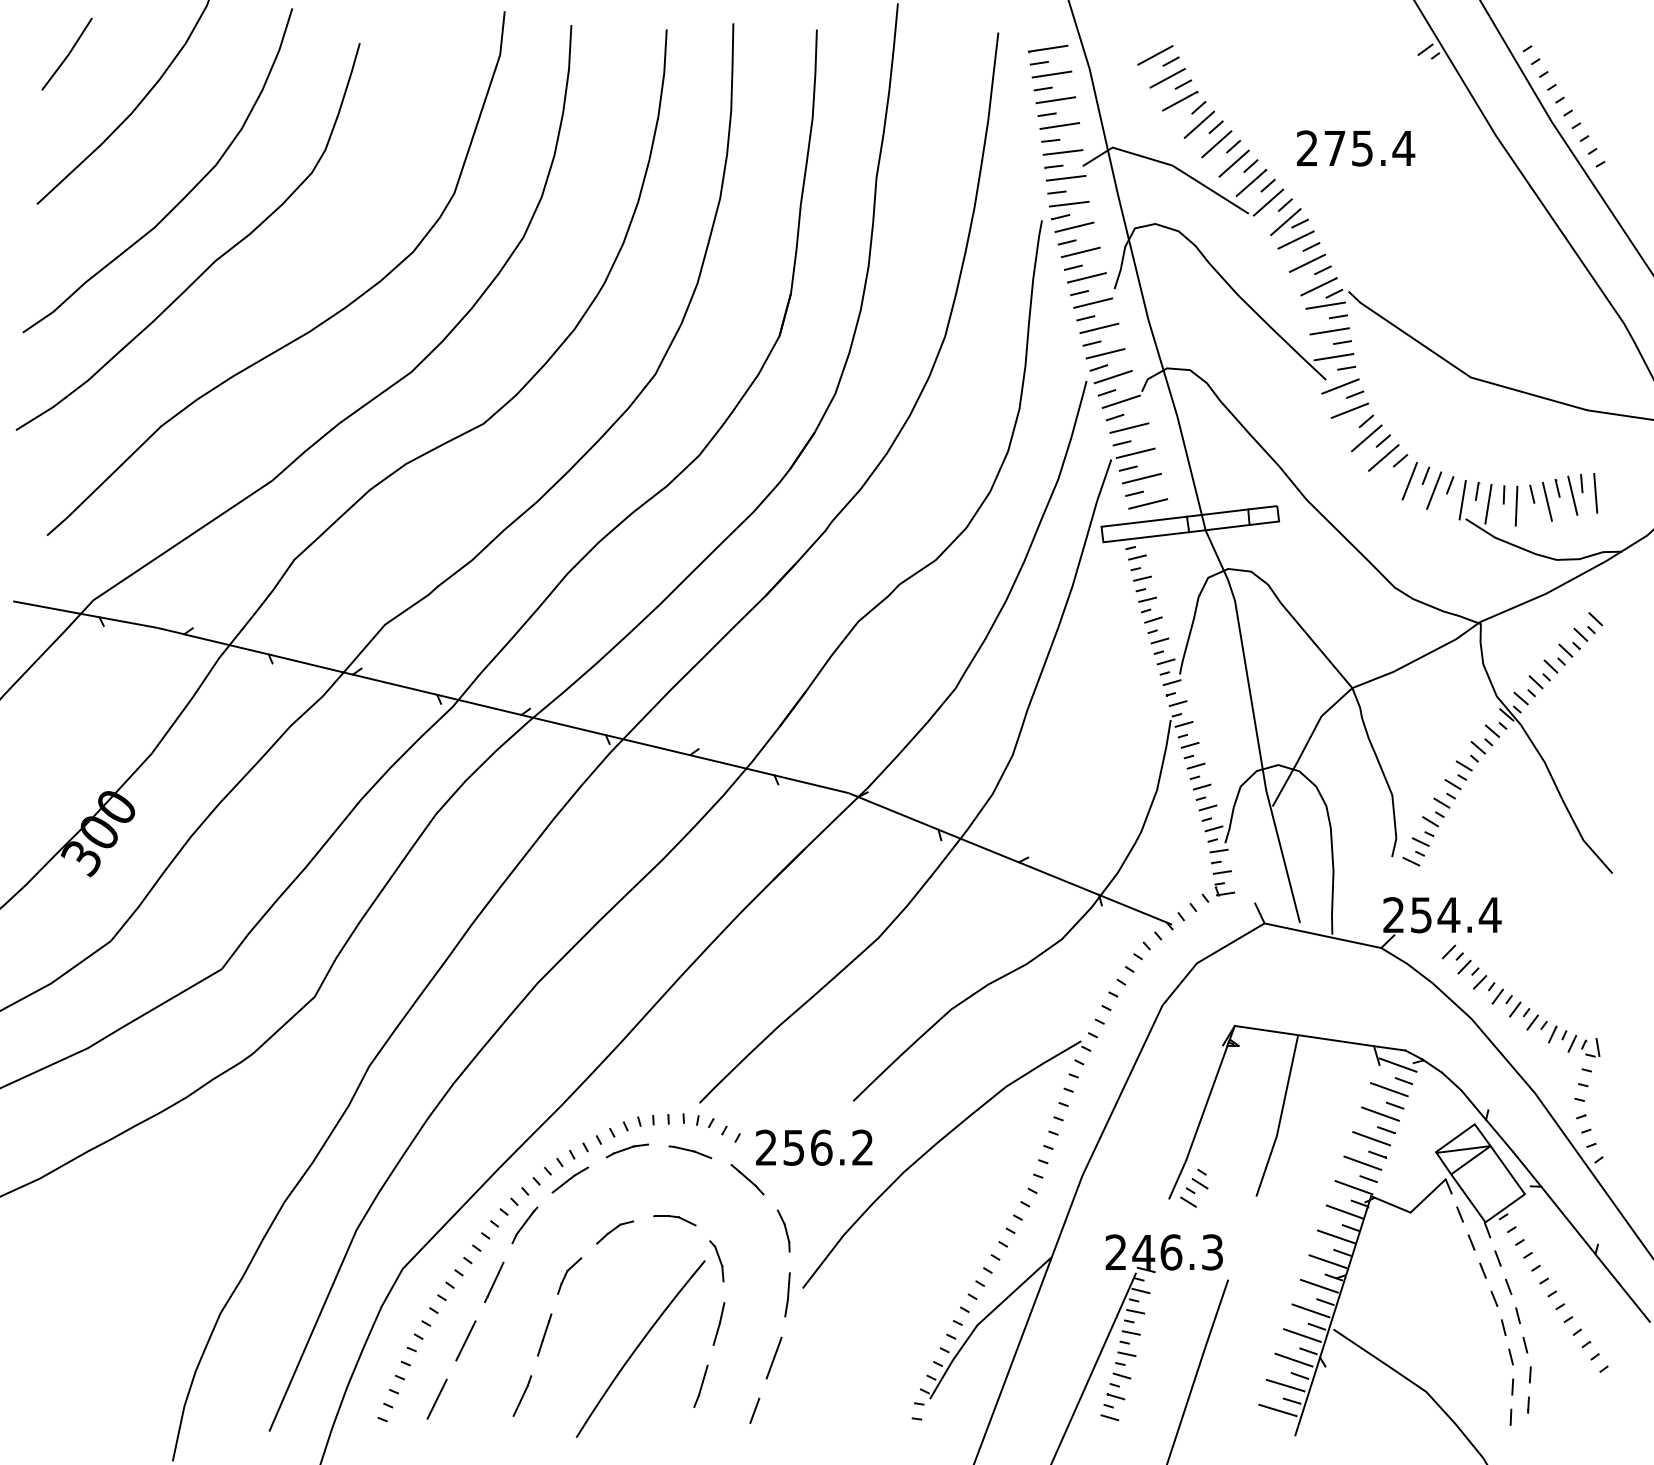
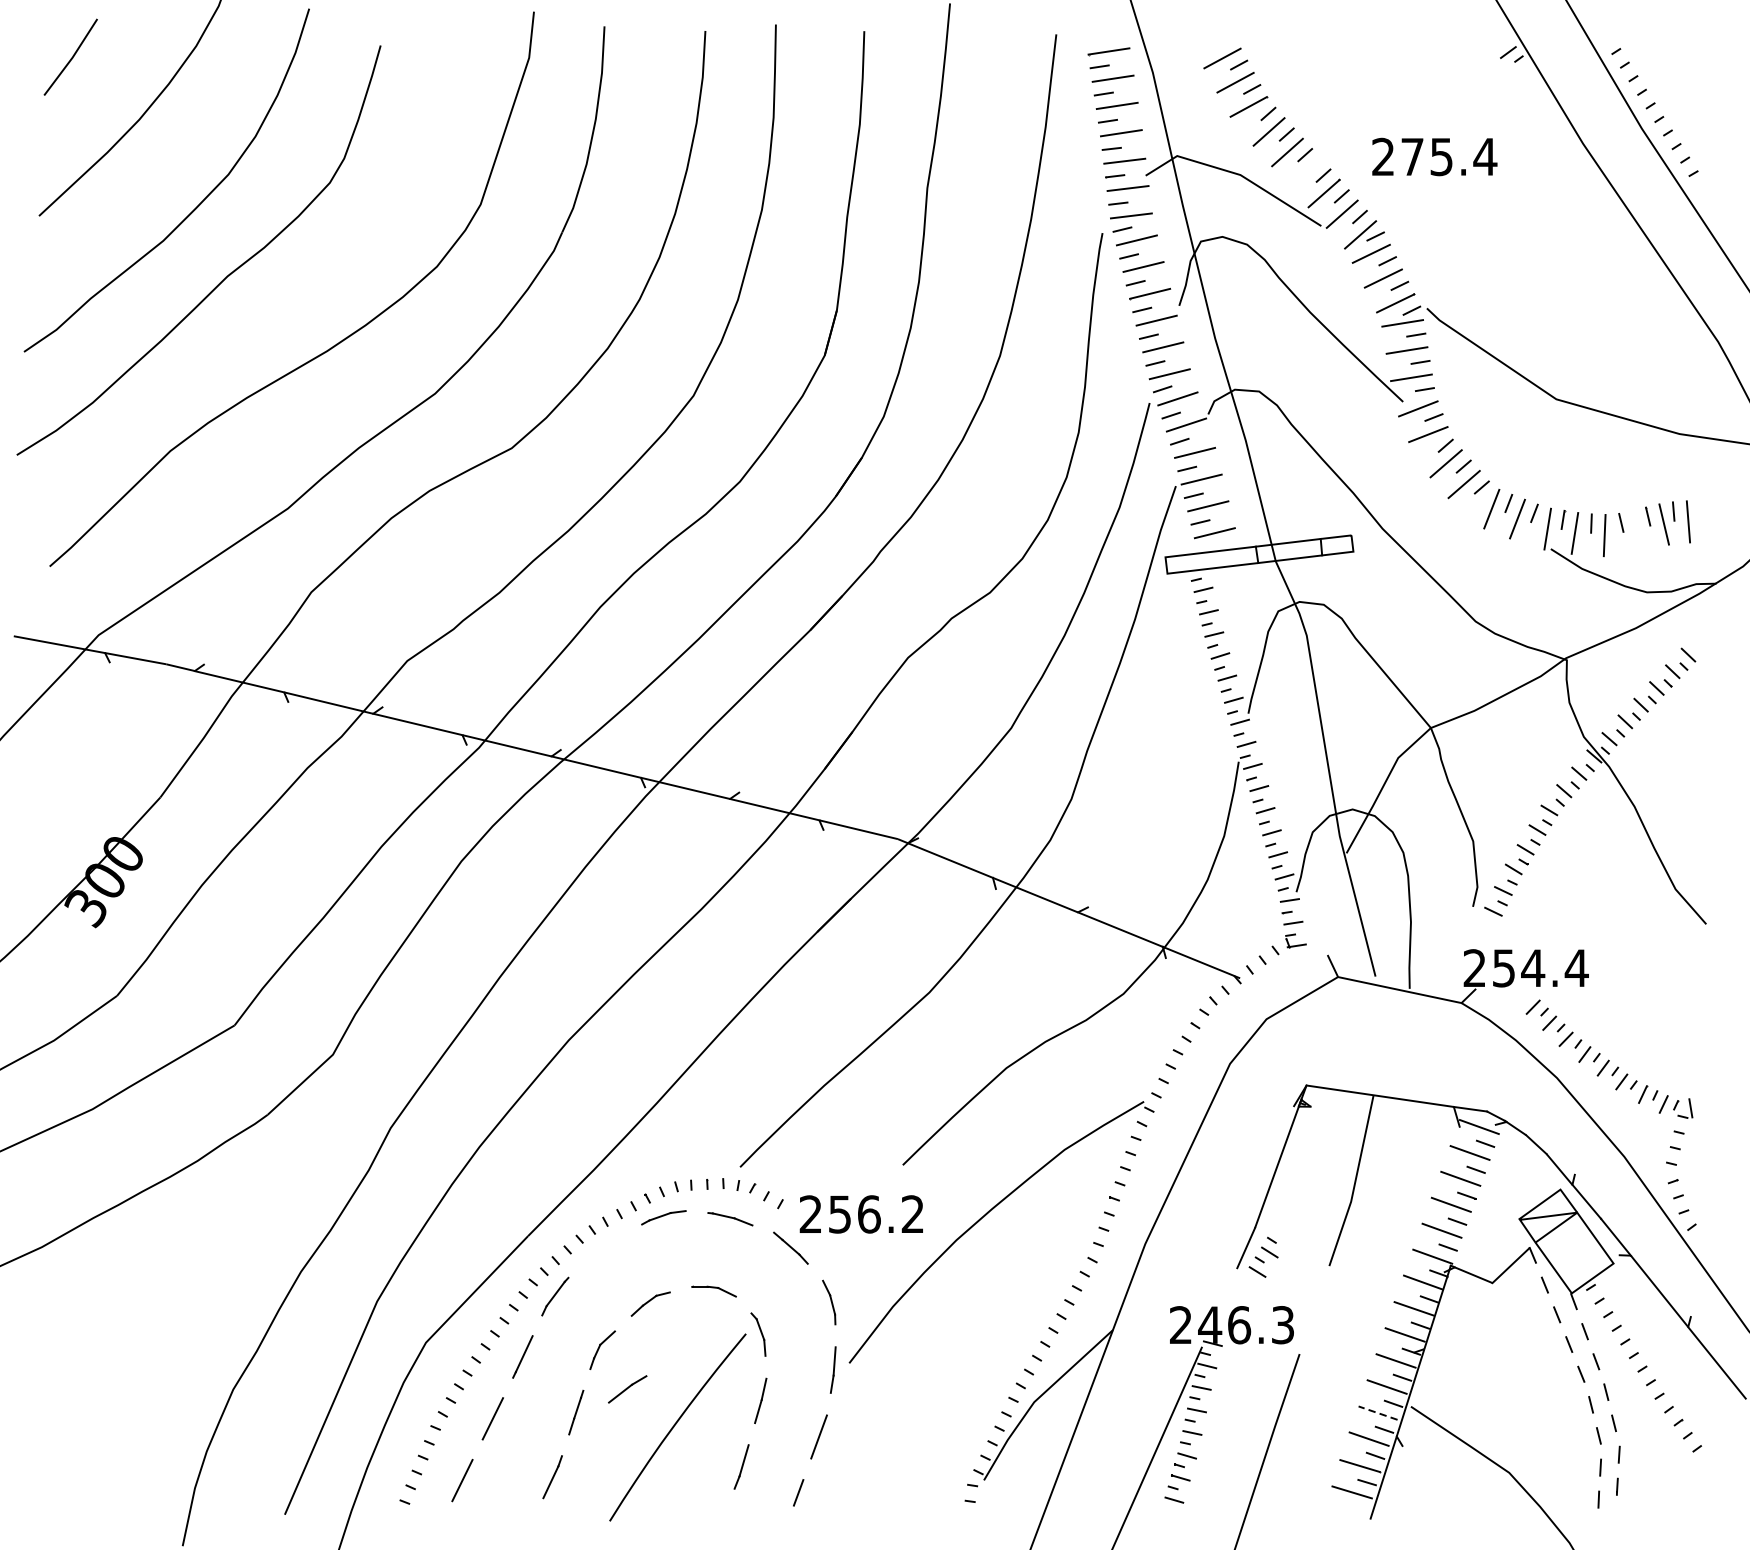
line: (1233, 163) -> (1305, 172), removed
line: (1546, 501) -> (1636, 530), removed
part: (569, 1179) -> (626, 1388), moved
line: (1301, 1335) -> (1377, 1413), solid -> dashed

